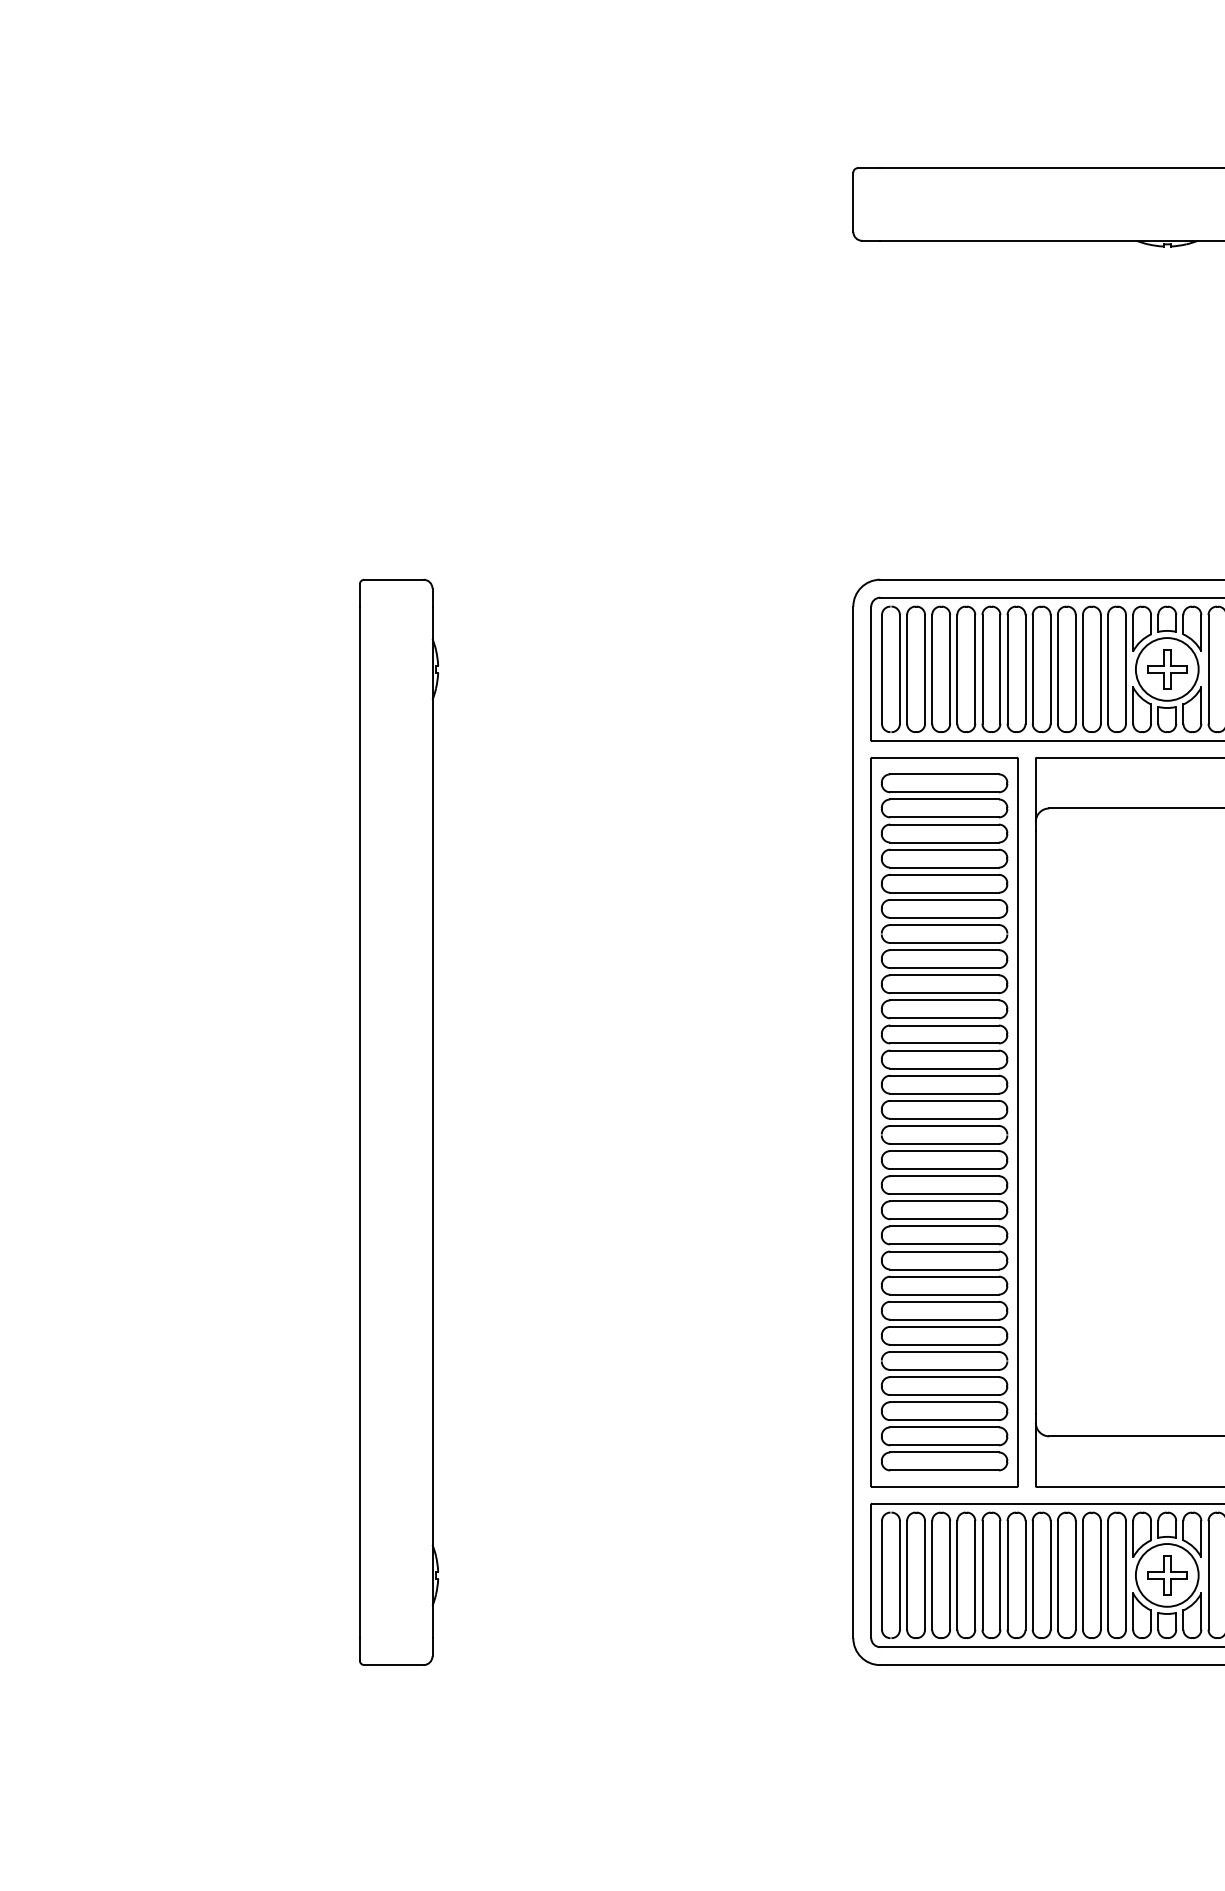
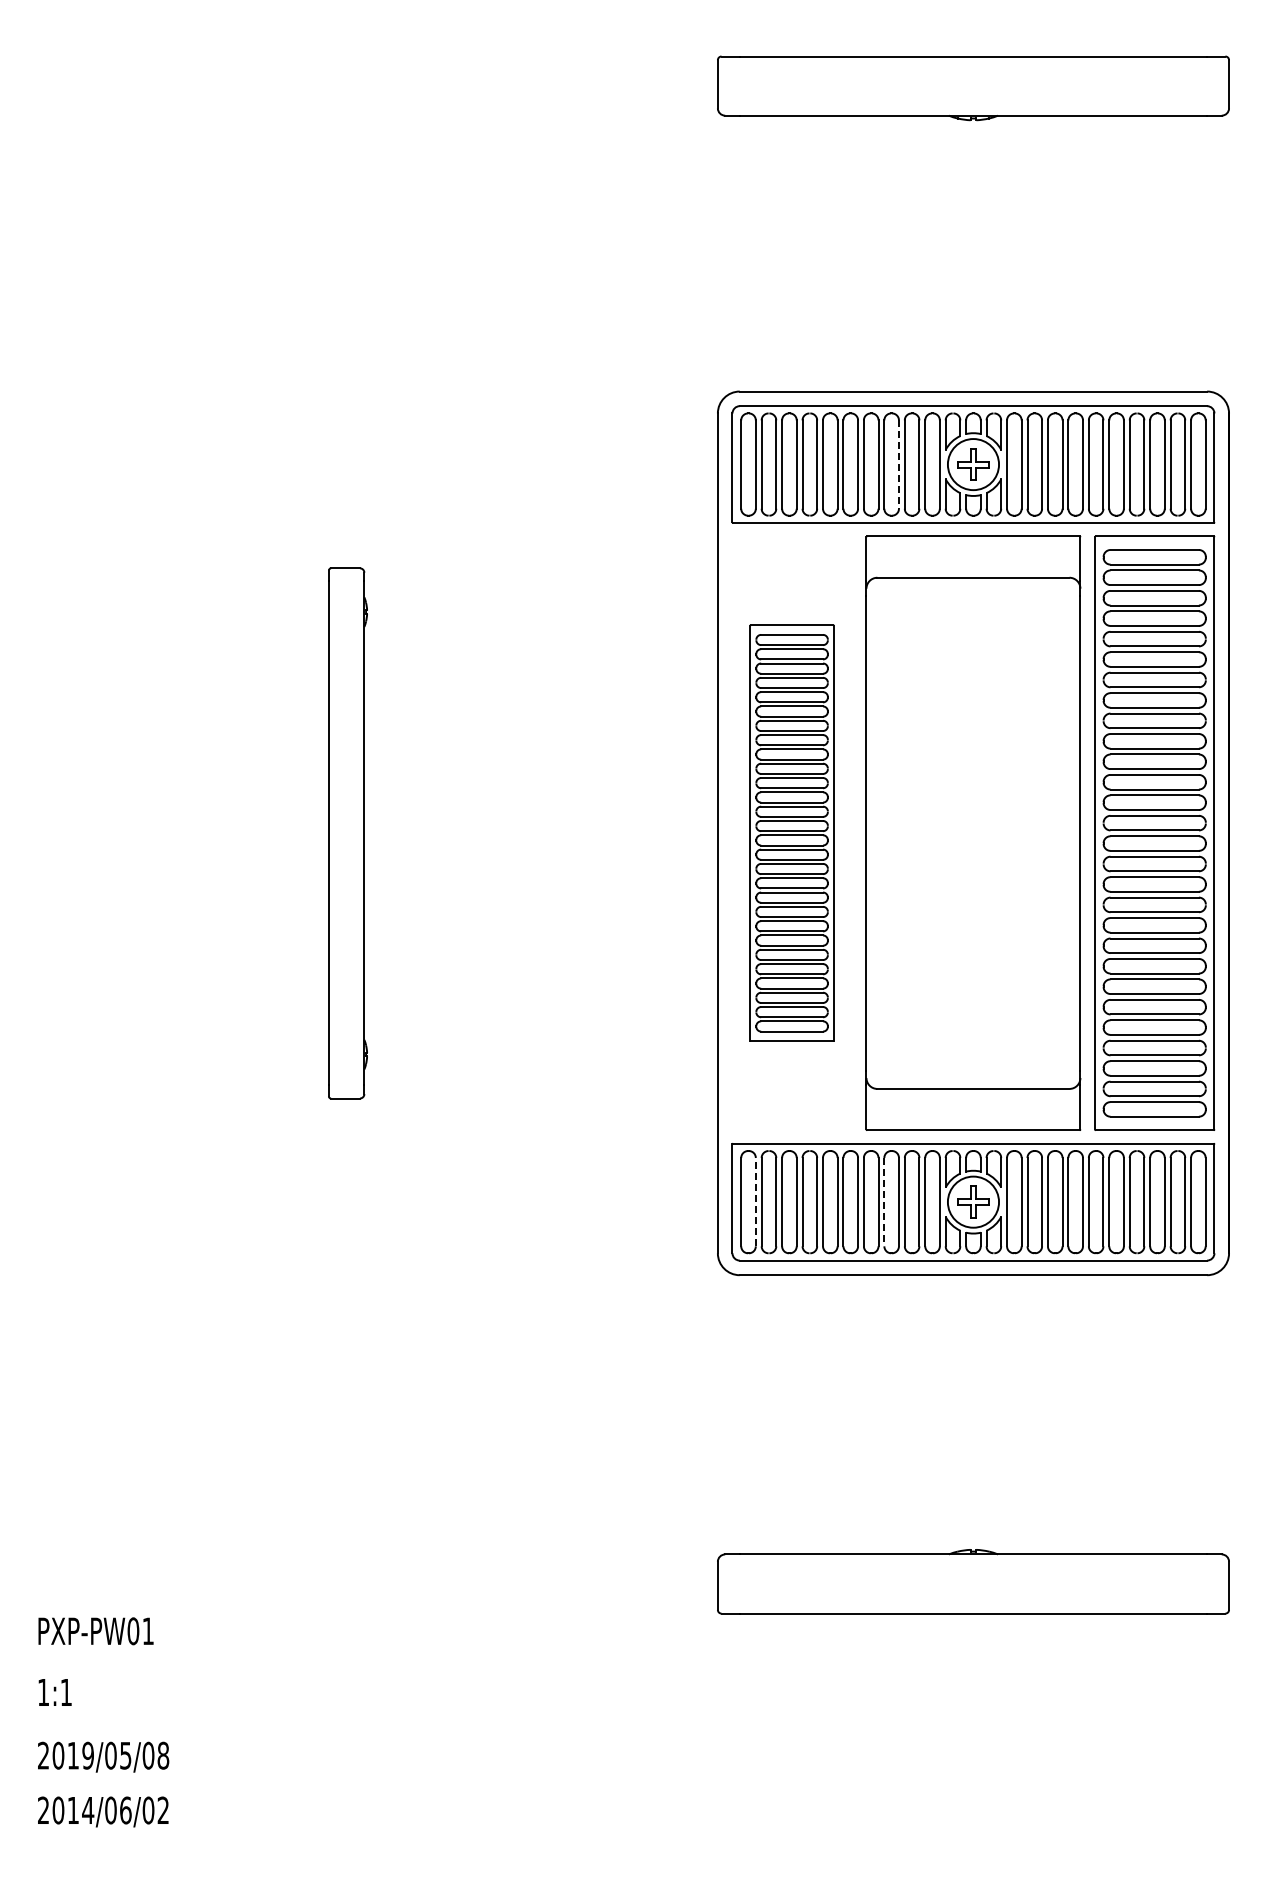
line: (1075, 670) -> (898, 465), solid -> dashed
part: (943, 1121) -> (791, 832), size x0.7
part: (398, 1122) -> (347, 833), size x0.6
line: (899, 1574) -> (755, 1201), solid -> dashed
line: (1057, 1575) -> (884, 1202), solid -> dashed

